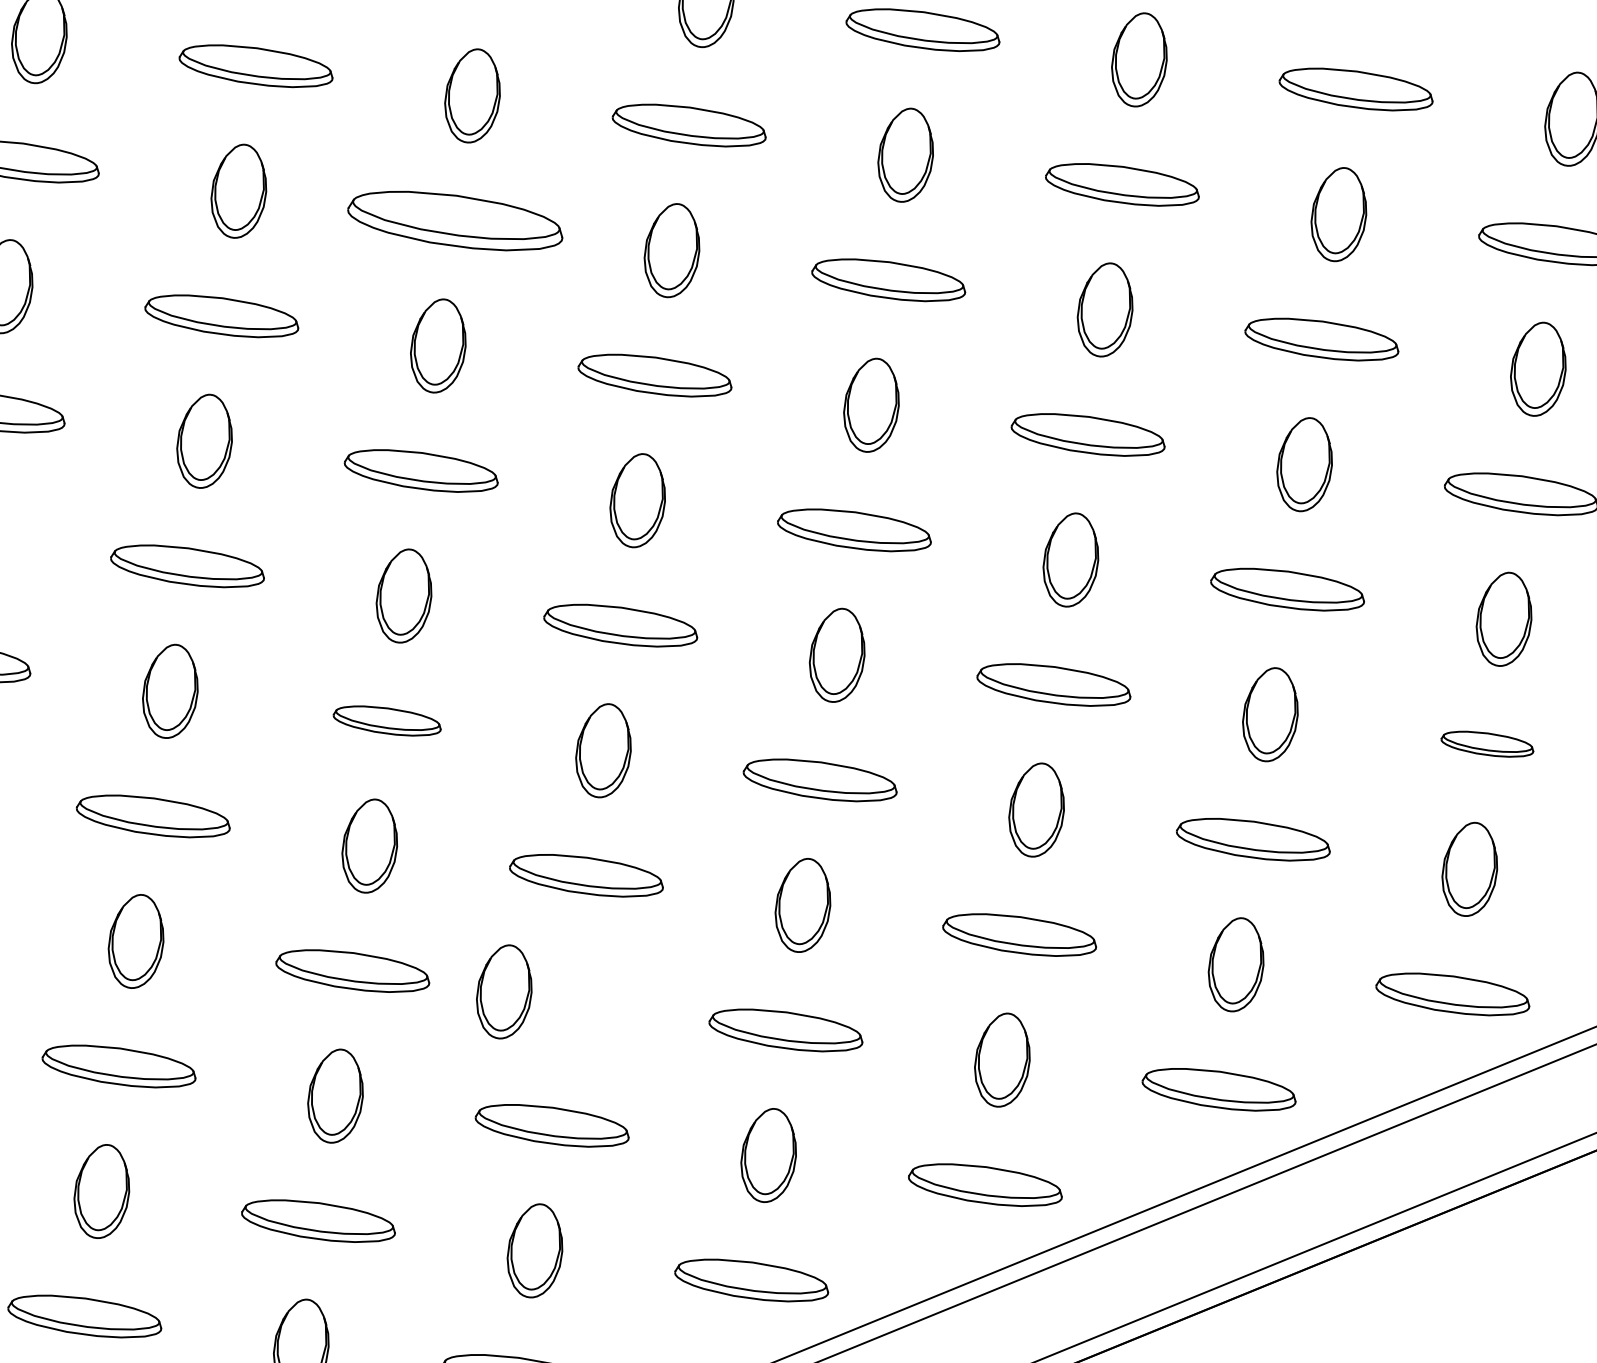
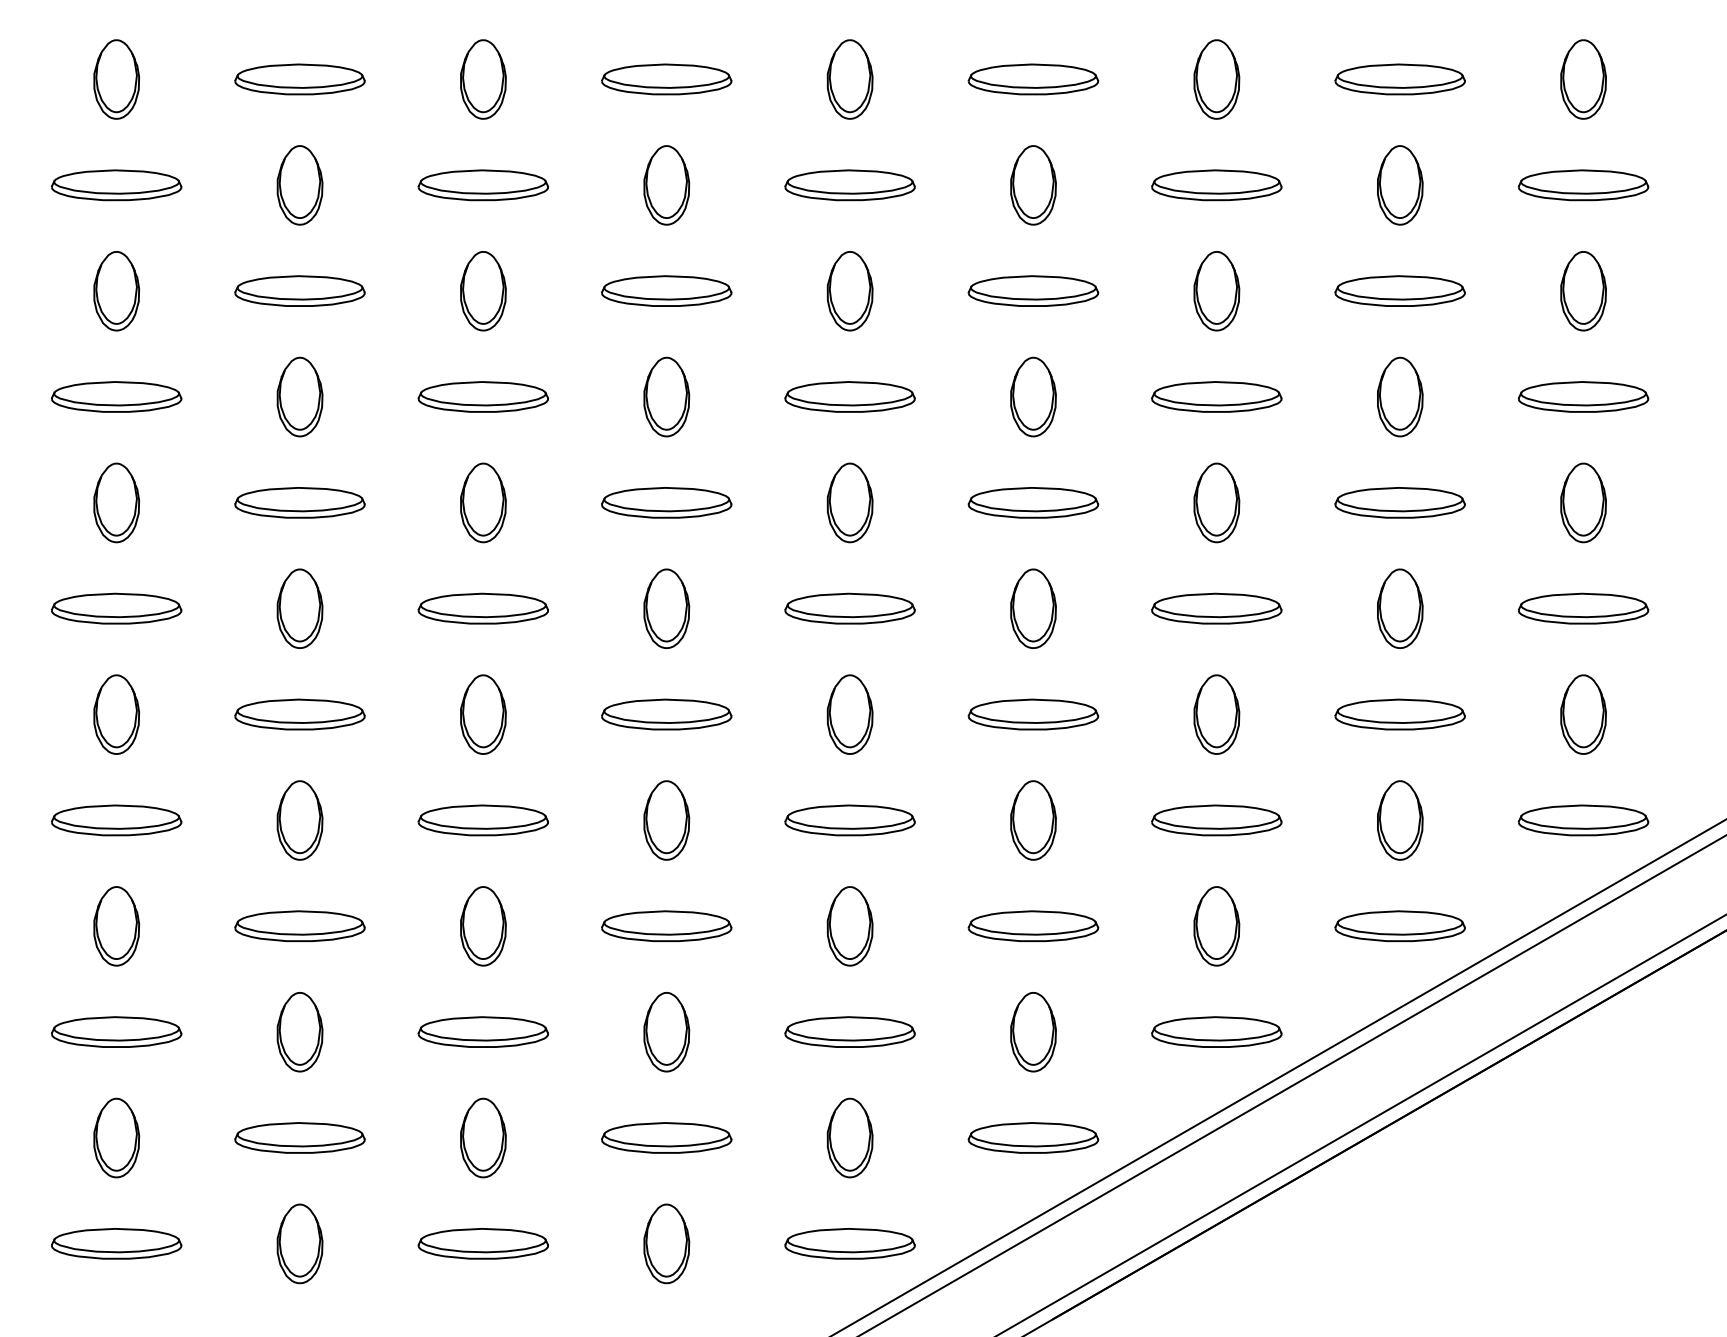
part: (455, 220) -> (666, 290), size x0.71
part: (387, 720) -> (666, 714), size x1.43
part: (1487, 744) -> (1583, 608), size x1.67
part: (503, 991) -> (849, 926), moved

